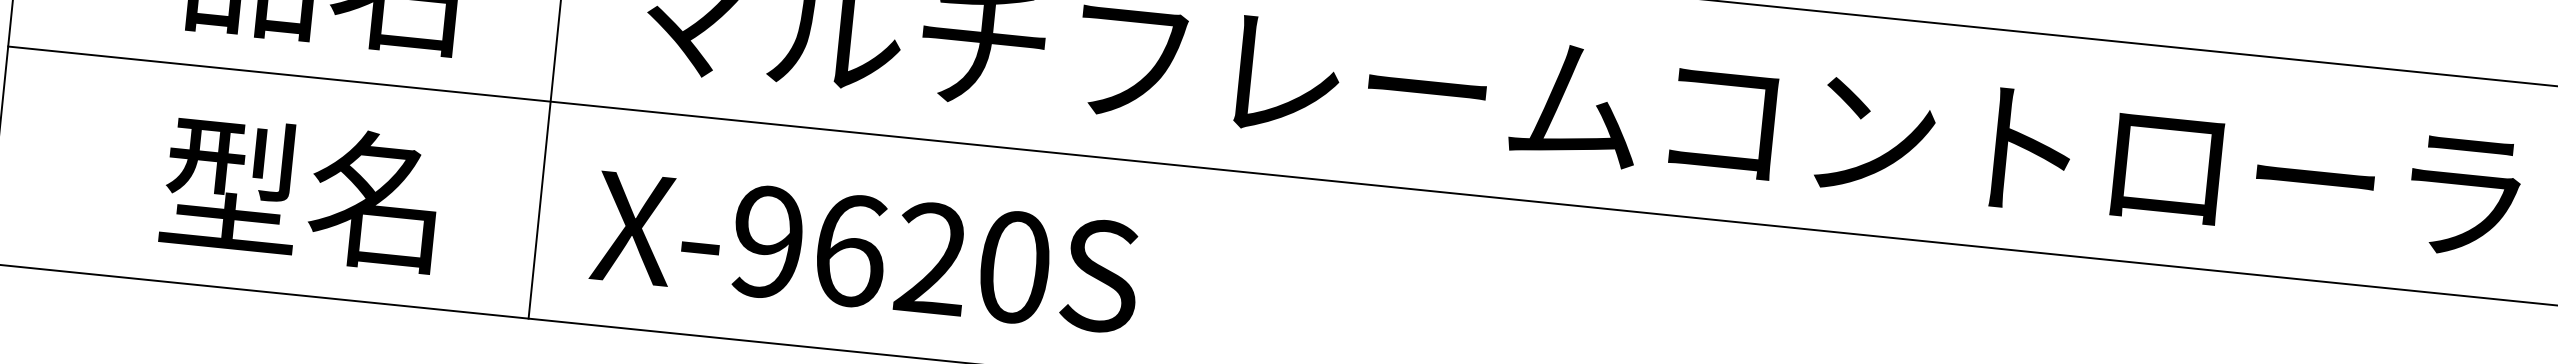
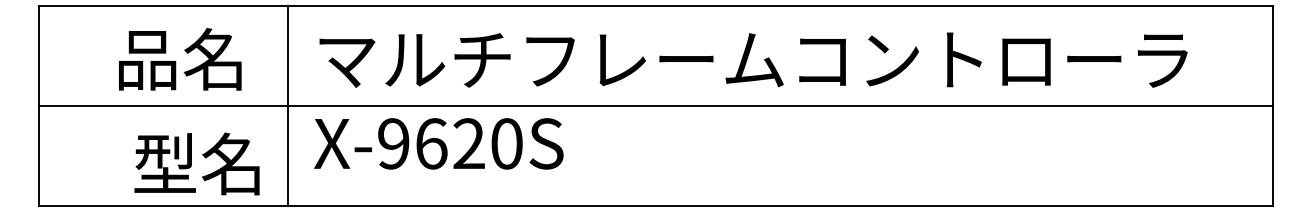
text: (299, 191) -> (196, 163), moved
text: (865, 251) -> (438, 143), moved

